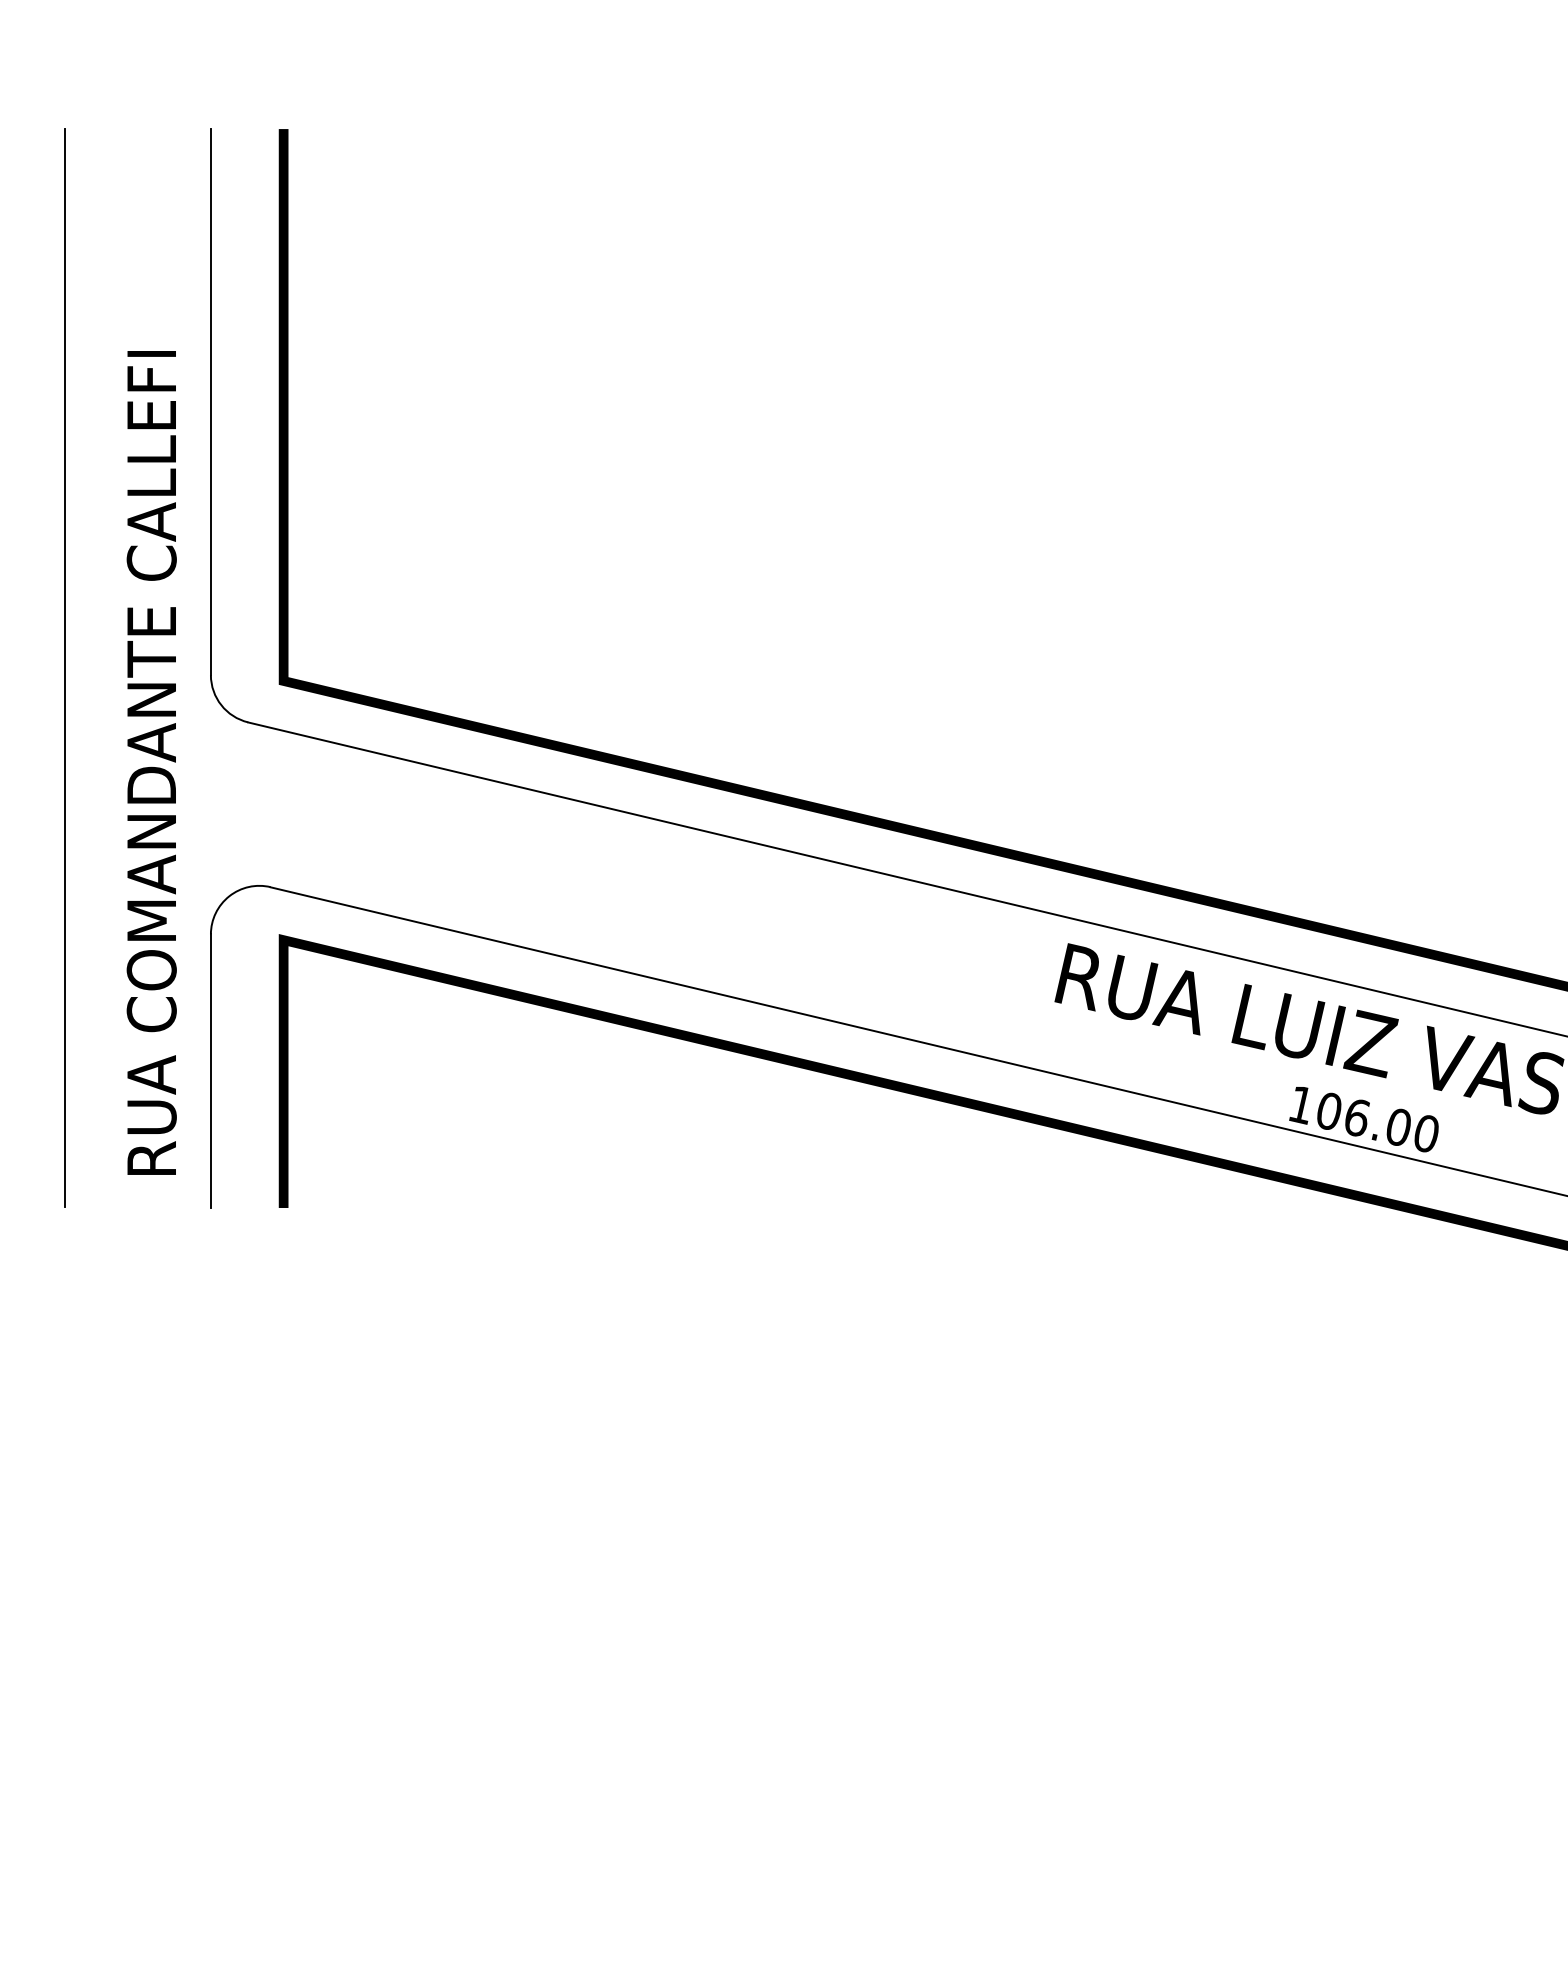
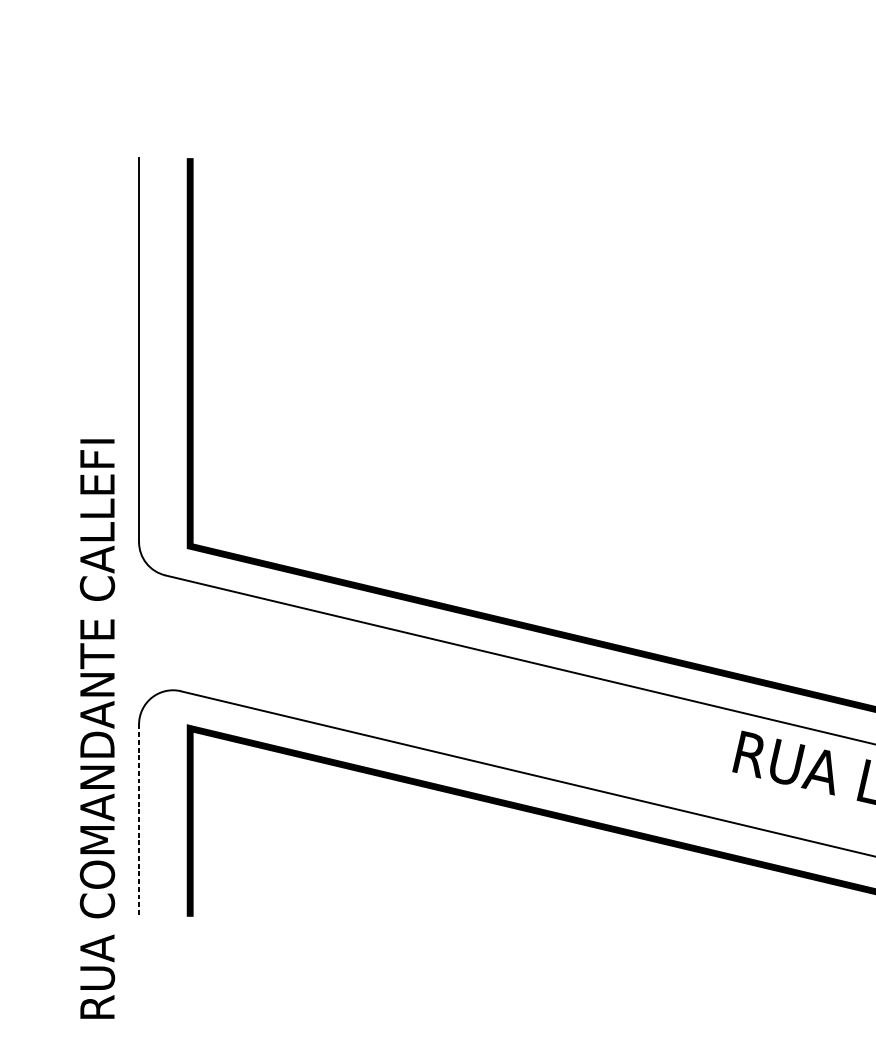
line: (65, 667) -> (36, 536), removed
text: (151, 762) -> (97, 728), moved
line: (210, 1070) -> (138, 820), solid -> dashed

